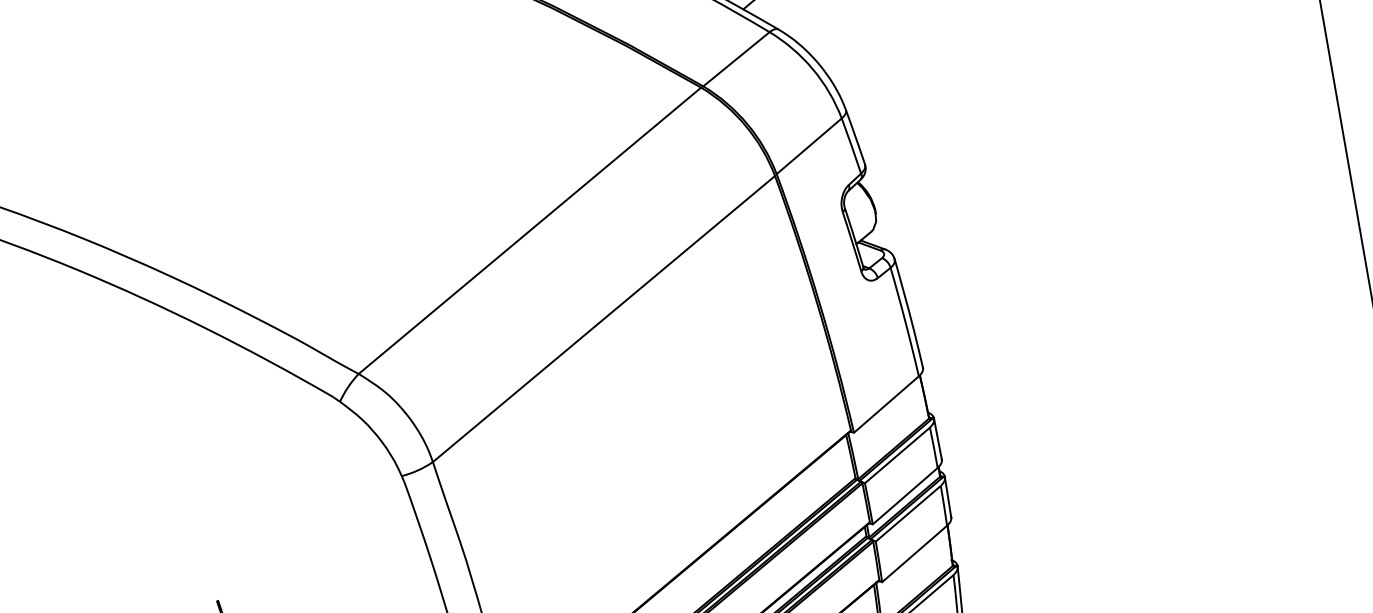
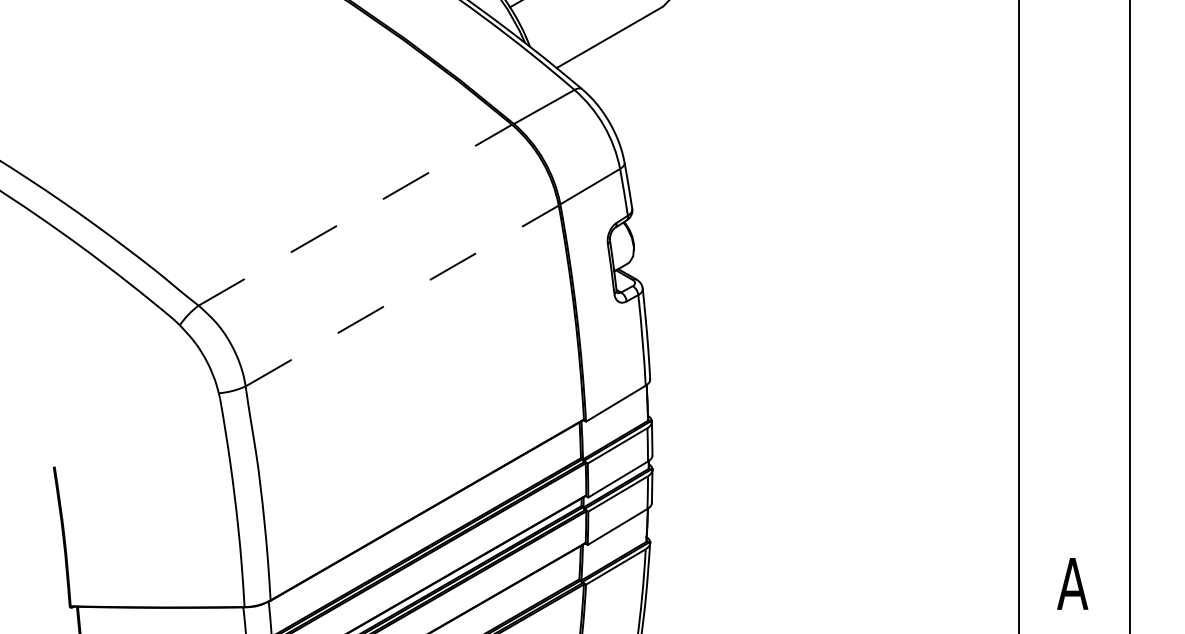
line: (530, 231) -> (355, 215), solid -> dashed
line: (604, 319) -> (402, 296), solid -> dashed

